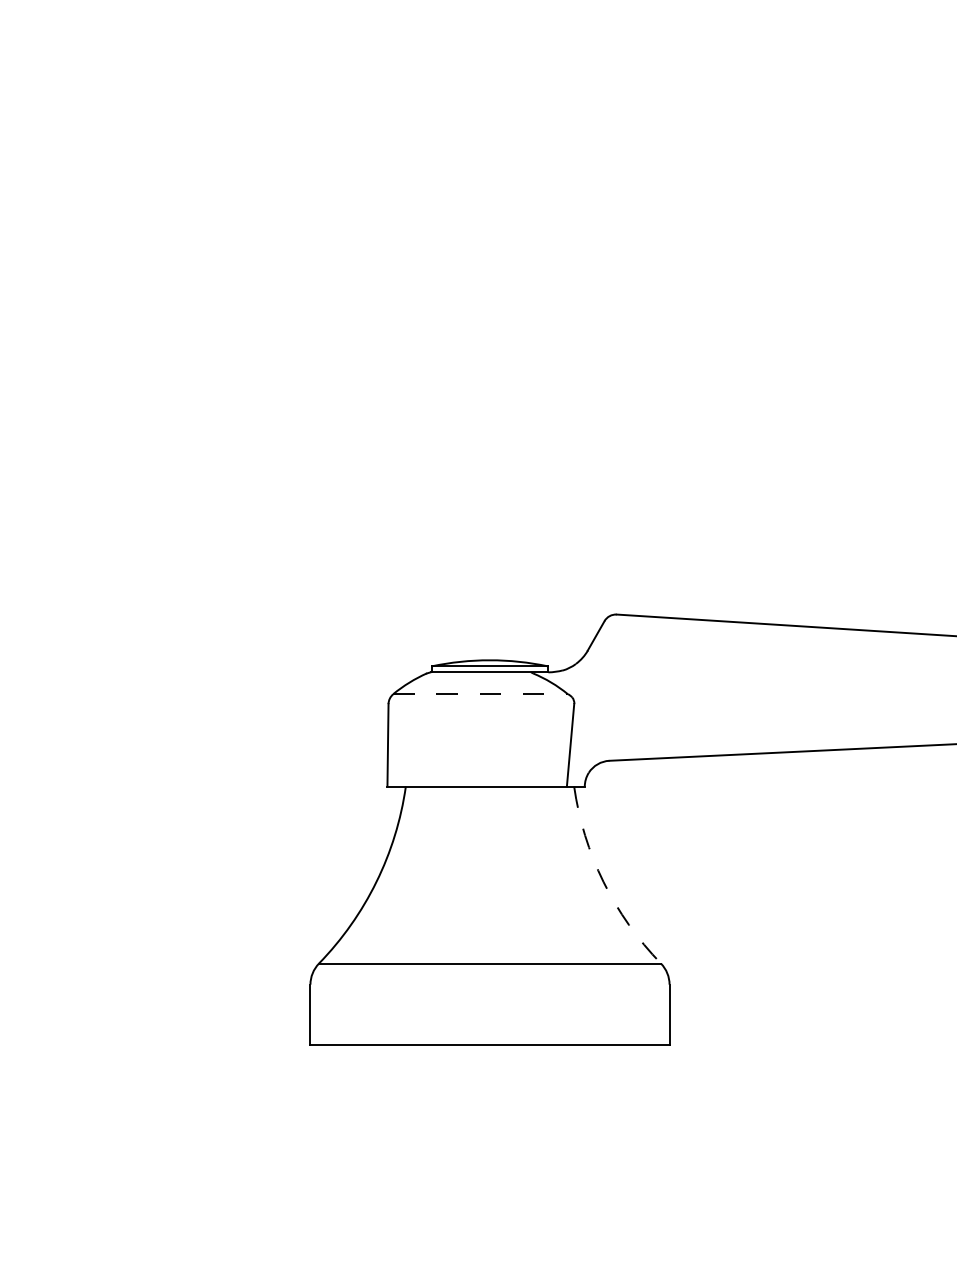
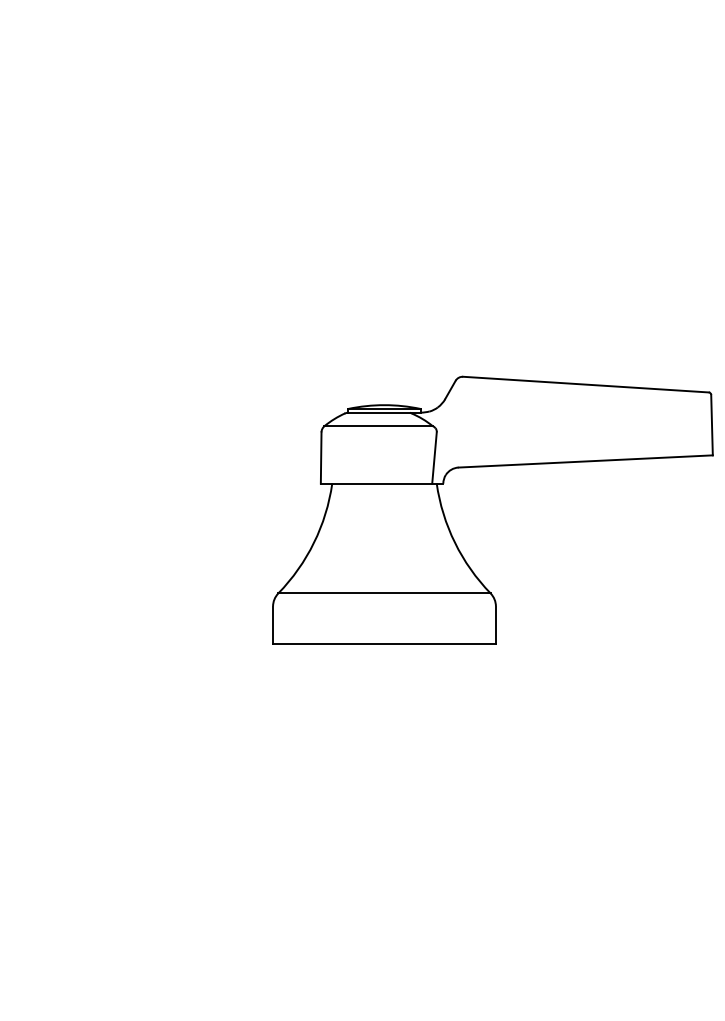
line: (481, 694) -> (379, 426), dashed -> solid
arc: (602, 881) -> (454, 542), dashed -> solid

